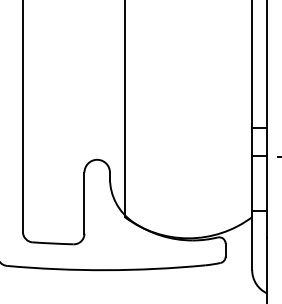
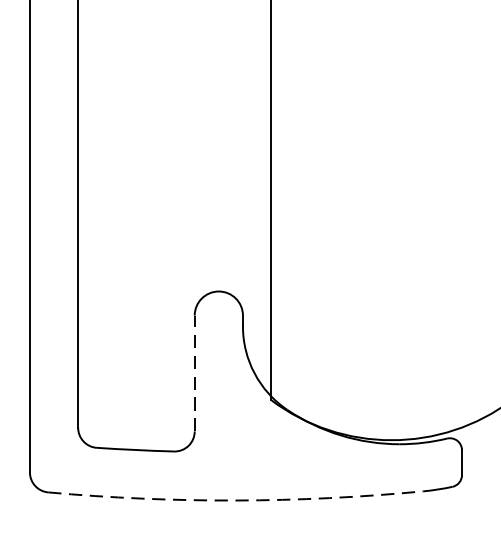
line: (84, 203) -> (194, 374), solid -> dashed
arc: (106, 270) -> (236, 501), solid -> dashed

